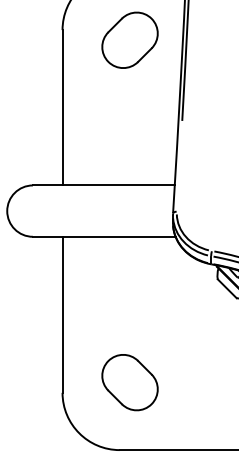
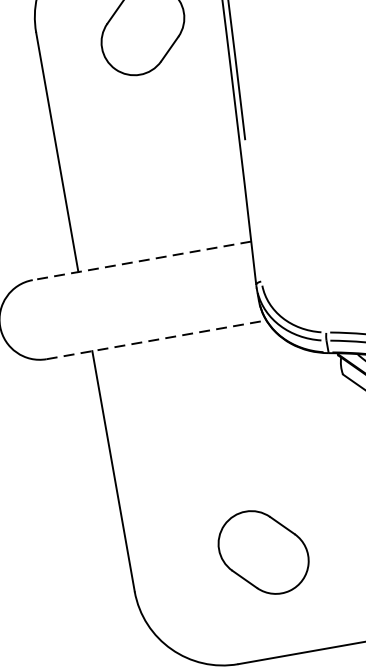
line: (103, 185) -> (141, 261), solid -> dashed
line: (104, 236) -> (156, 339), solid -> dashed
part: (129, 382) -> (262, 552), moved

